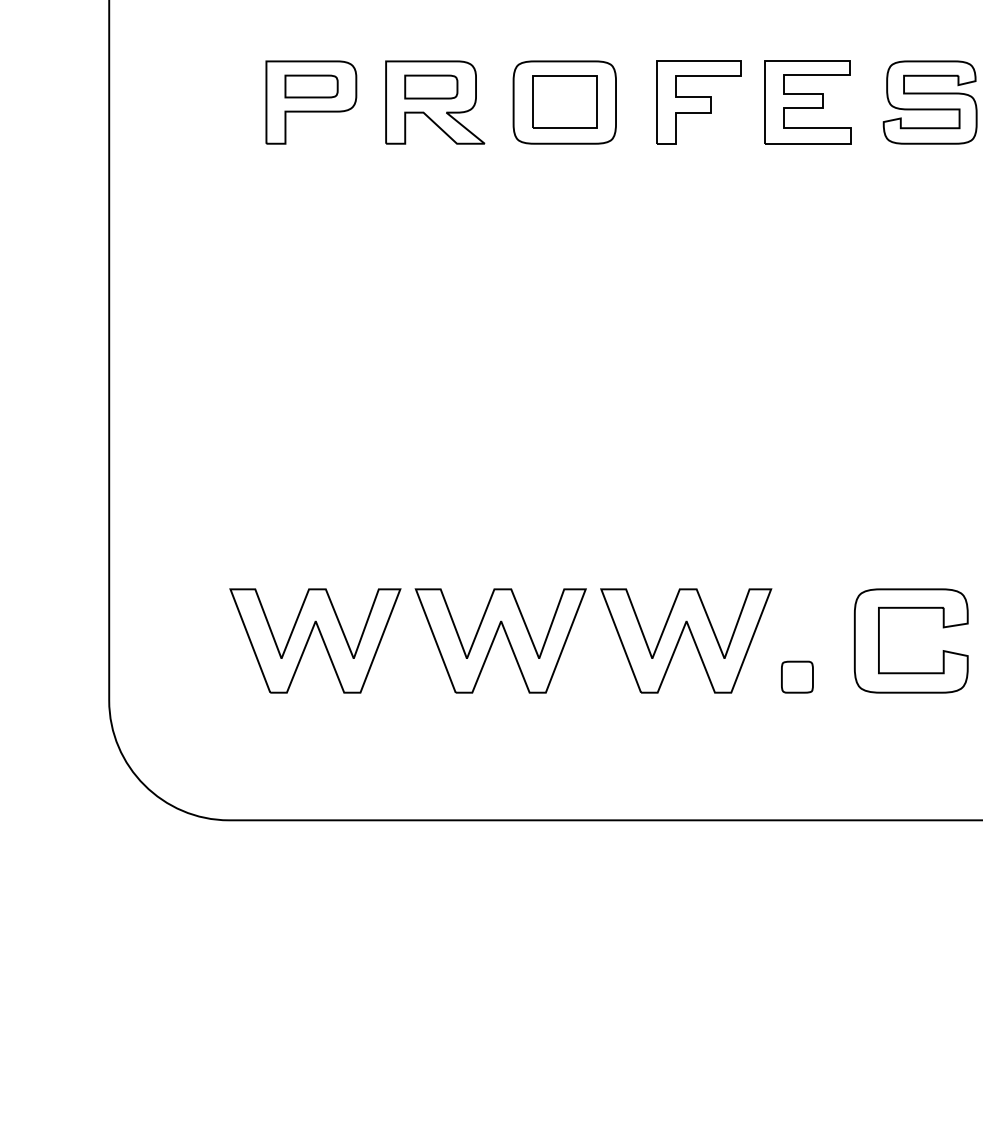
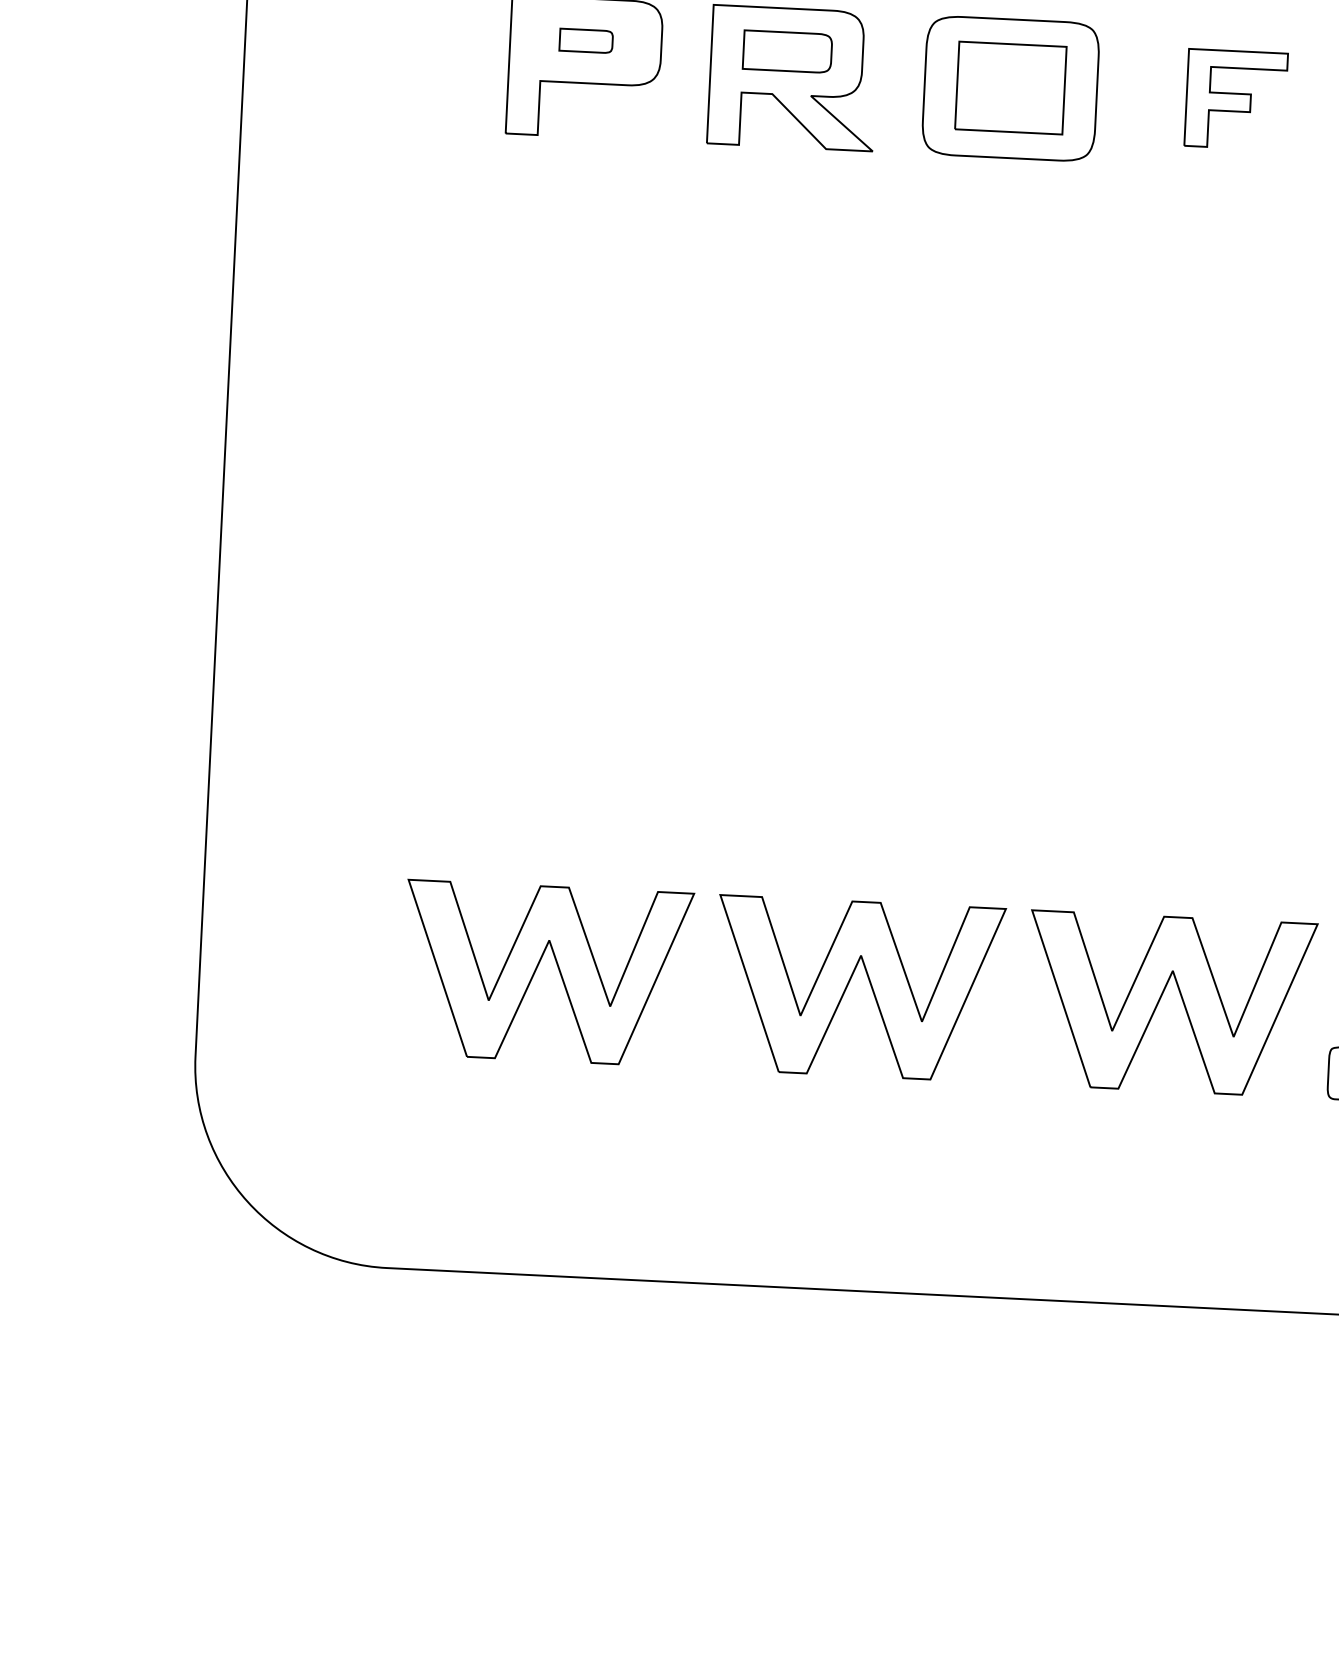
part: (311, 86) -> (586, 40), size x0.6
part: (698, 102) -> (1235, 99), size x0.7

